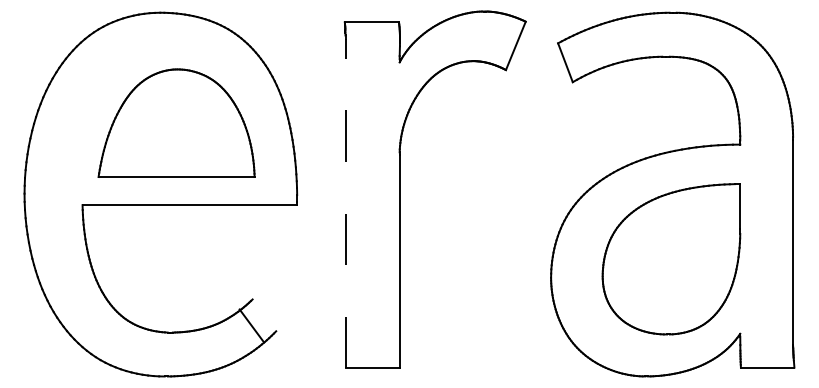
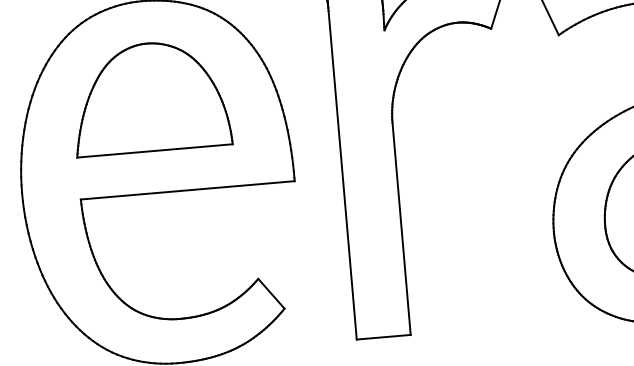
part: (176, 122) -> (150, 96), moved
line: (345, 203) -> (342, 175), dashed -> solid
line: (251, 325) -> (271, 293), moved

